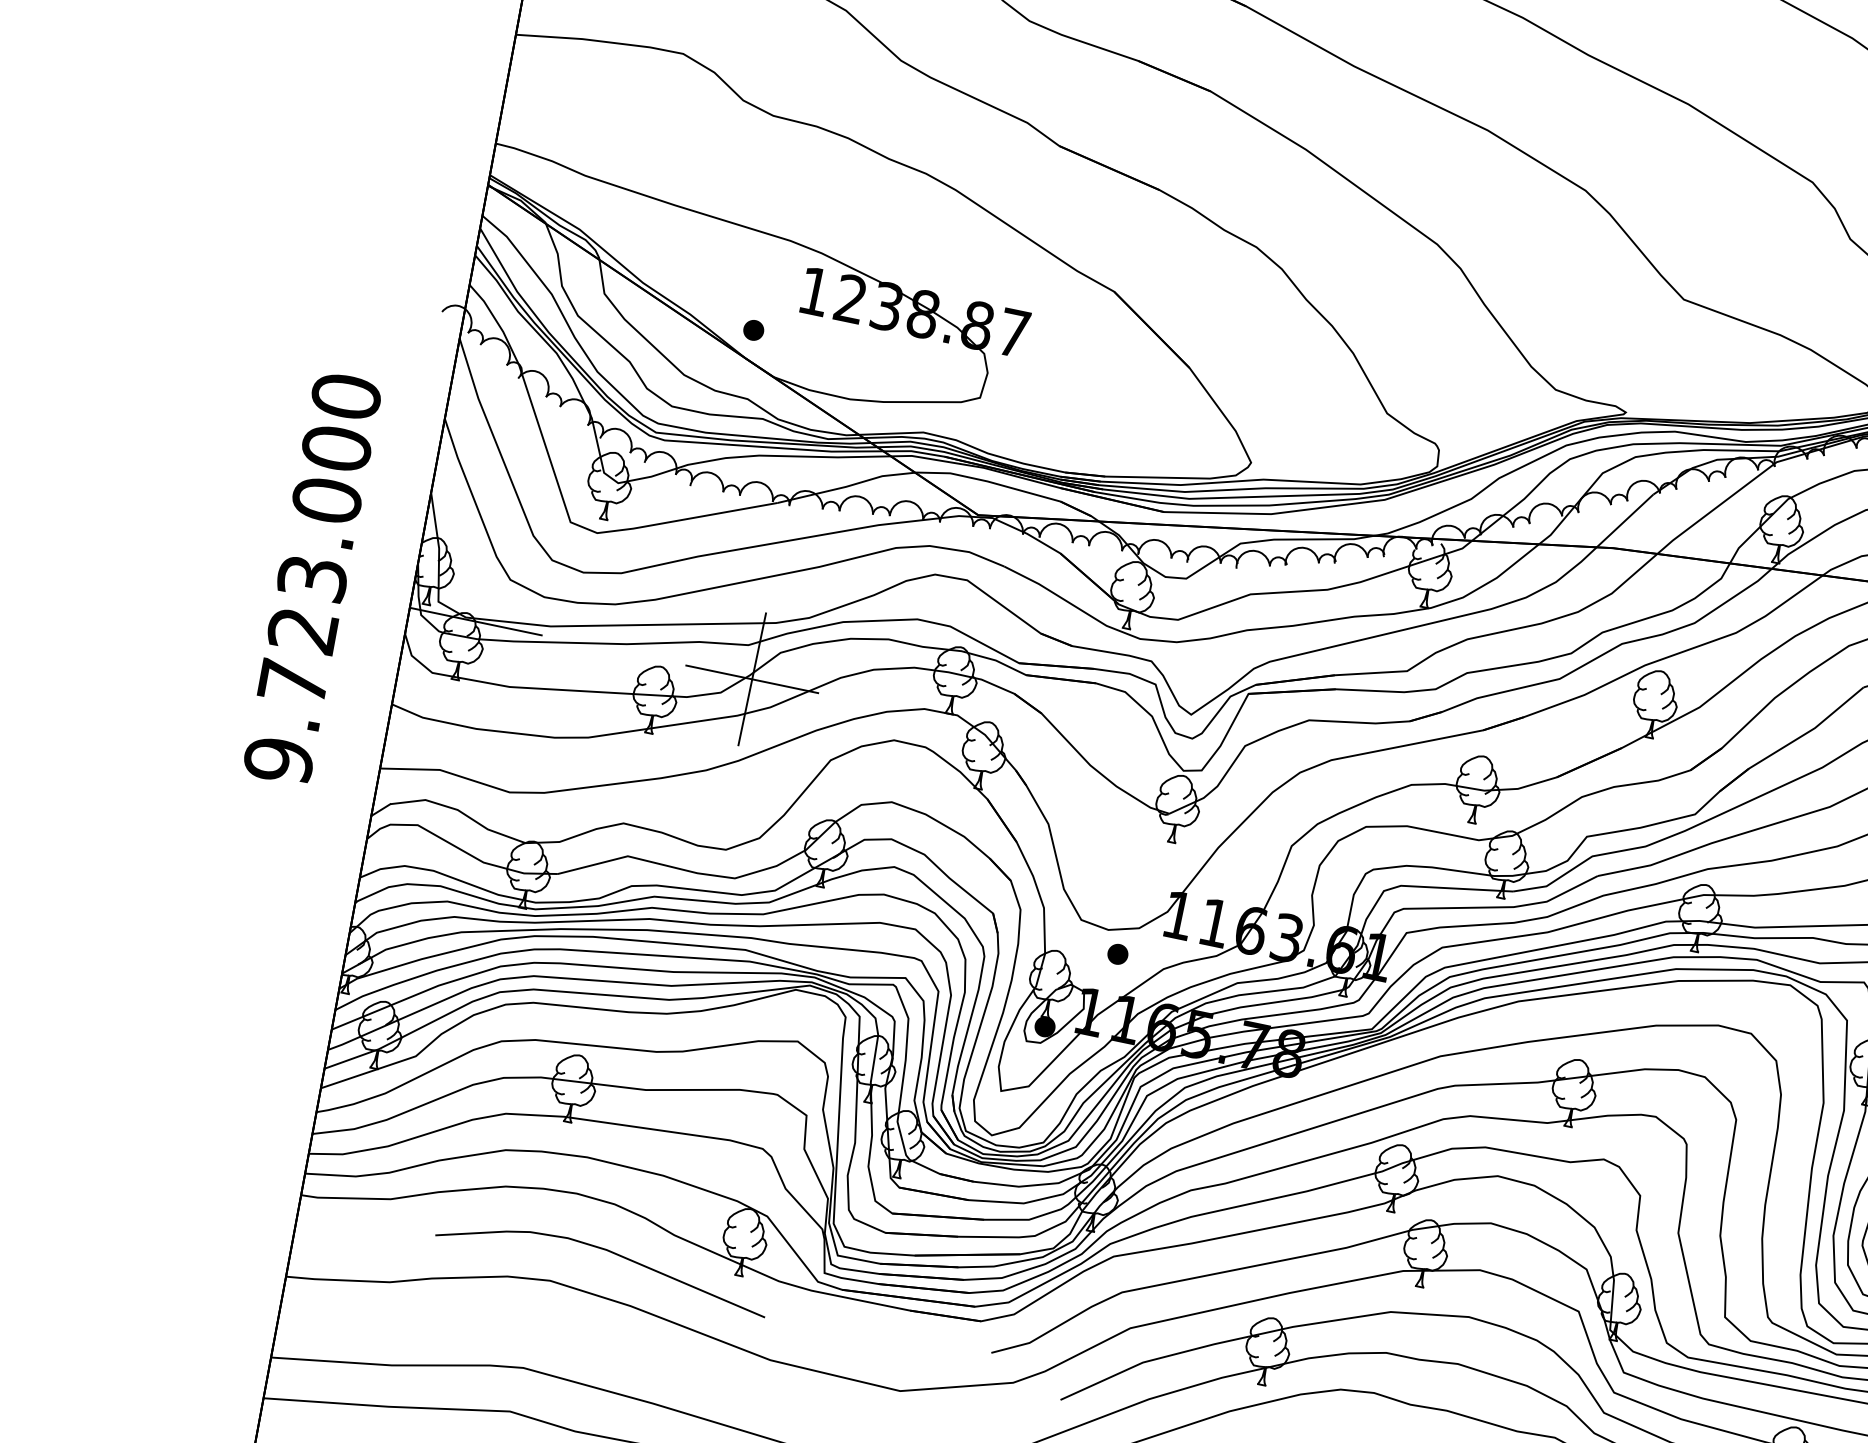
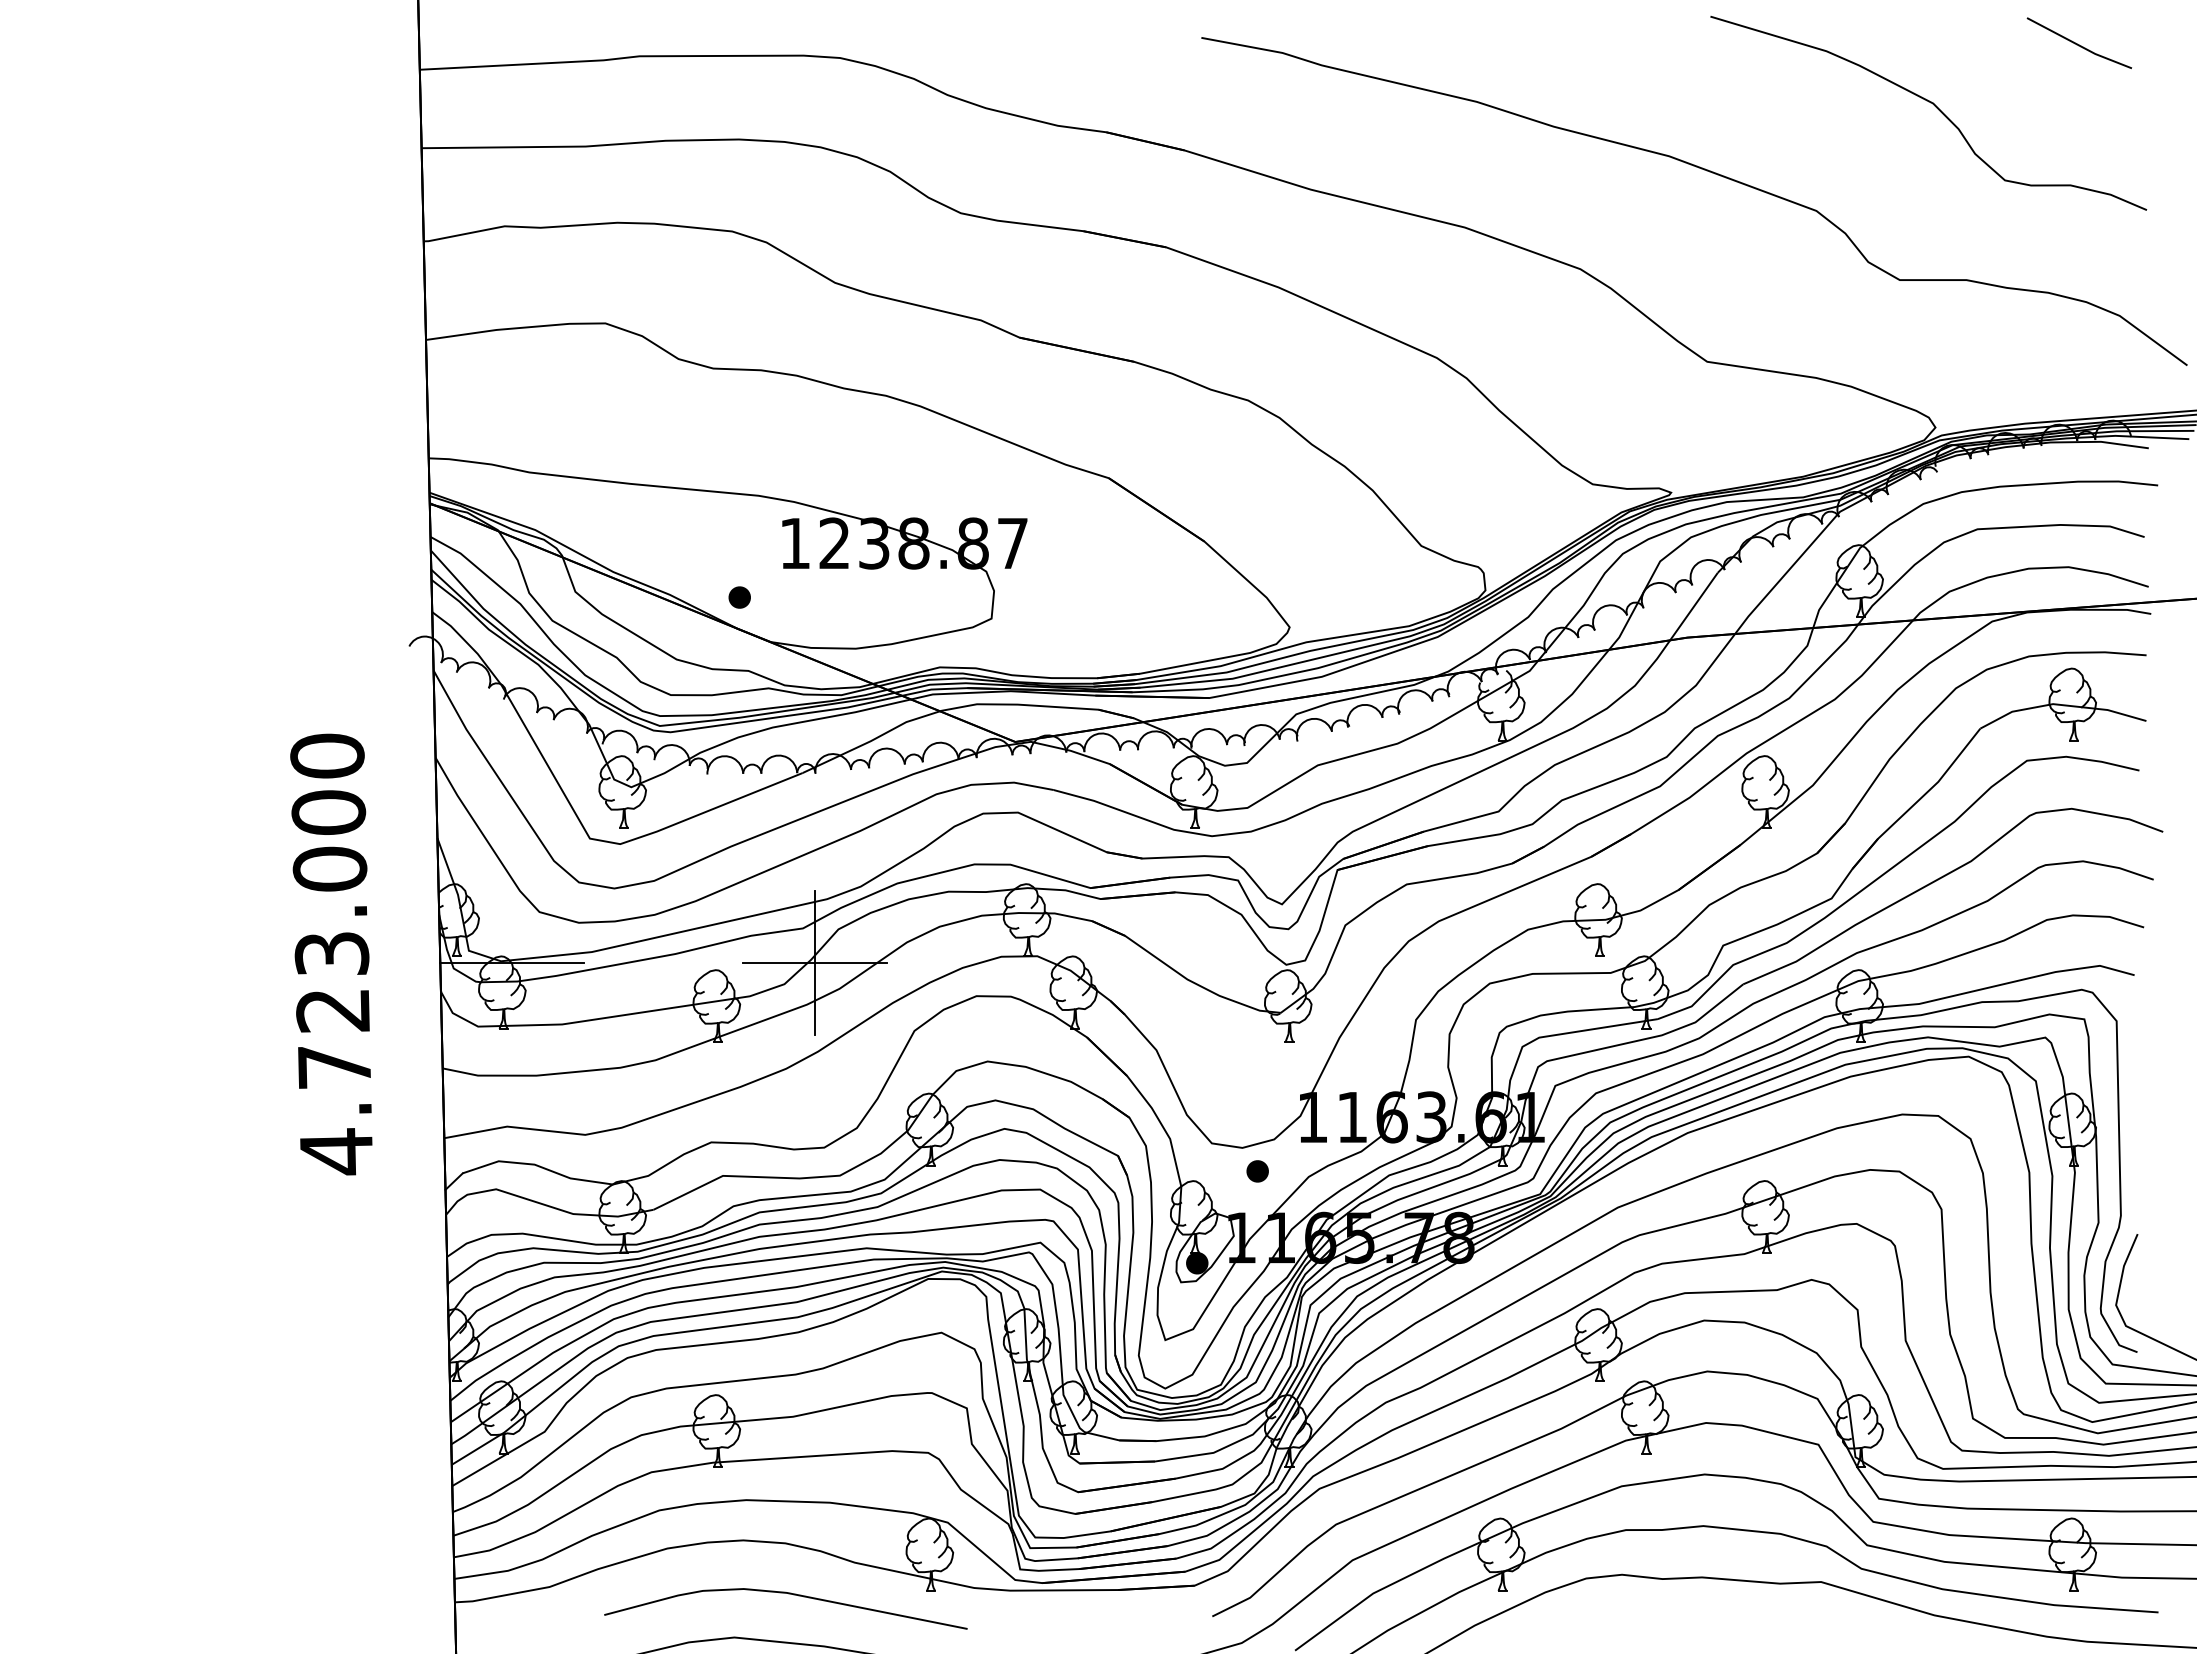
text: (278, 760) -> (336, 1151), 9.723.000 -> 4.723.000

